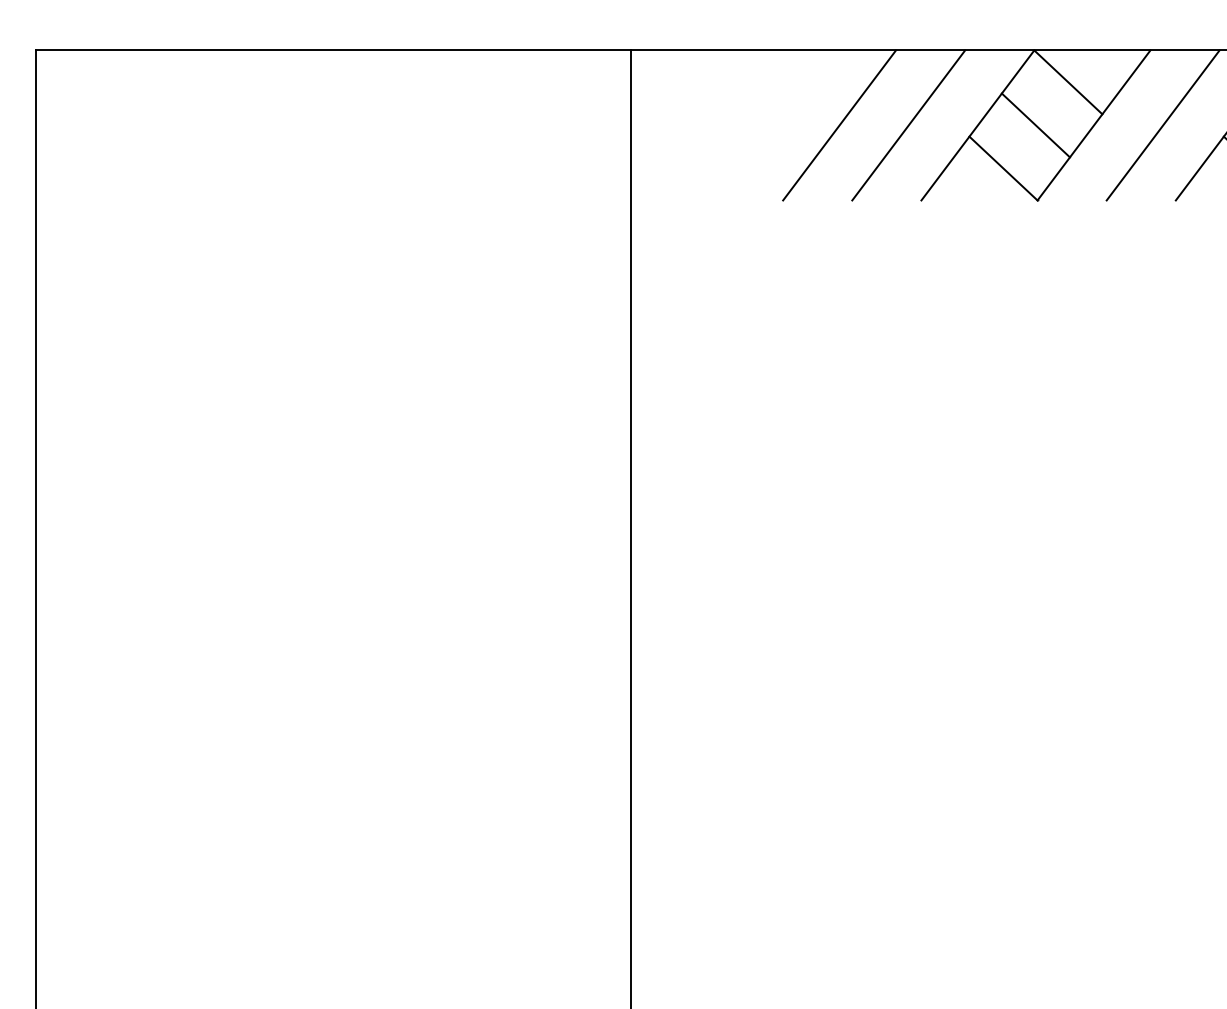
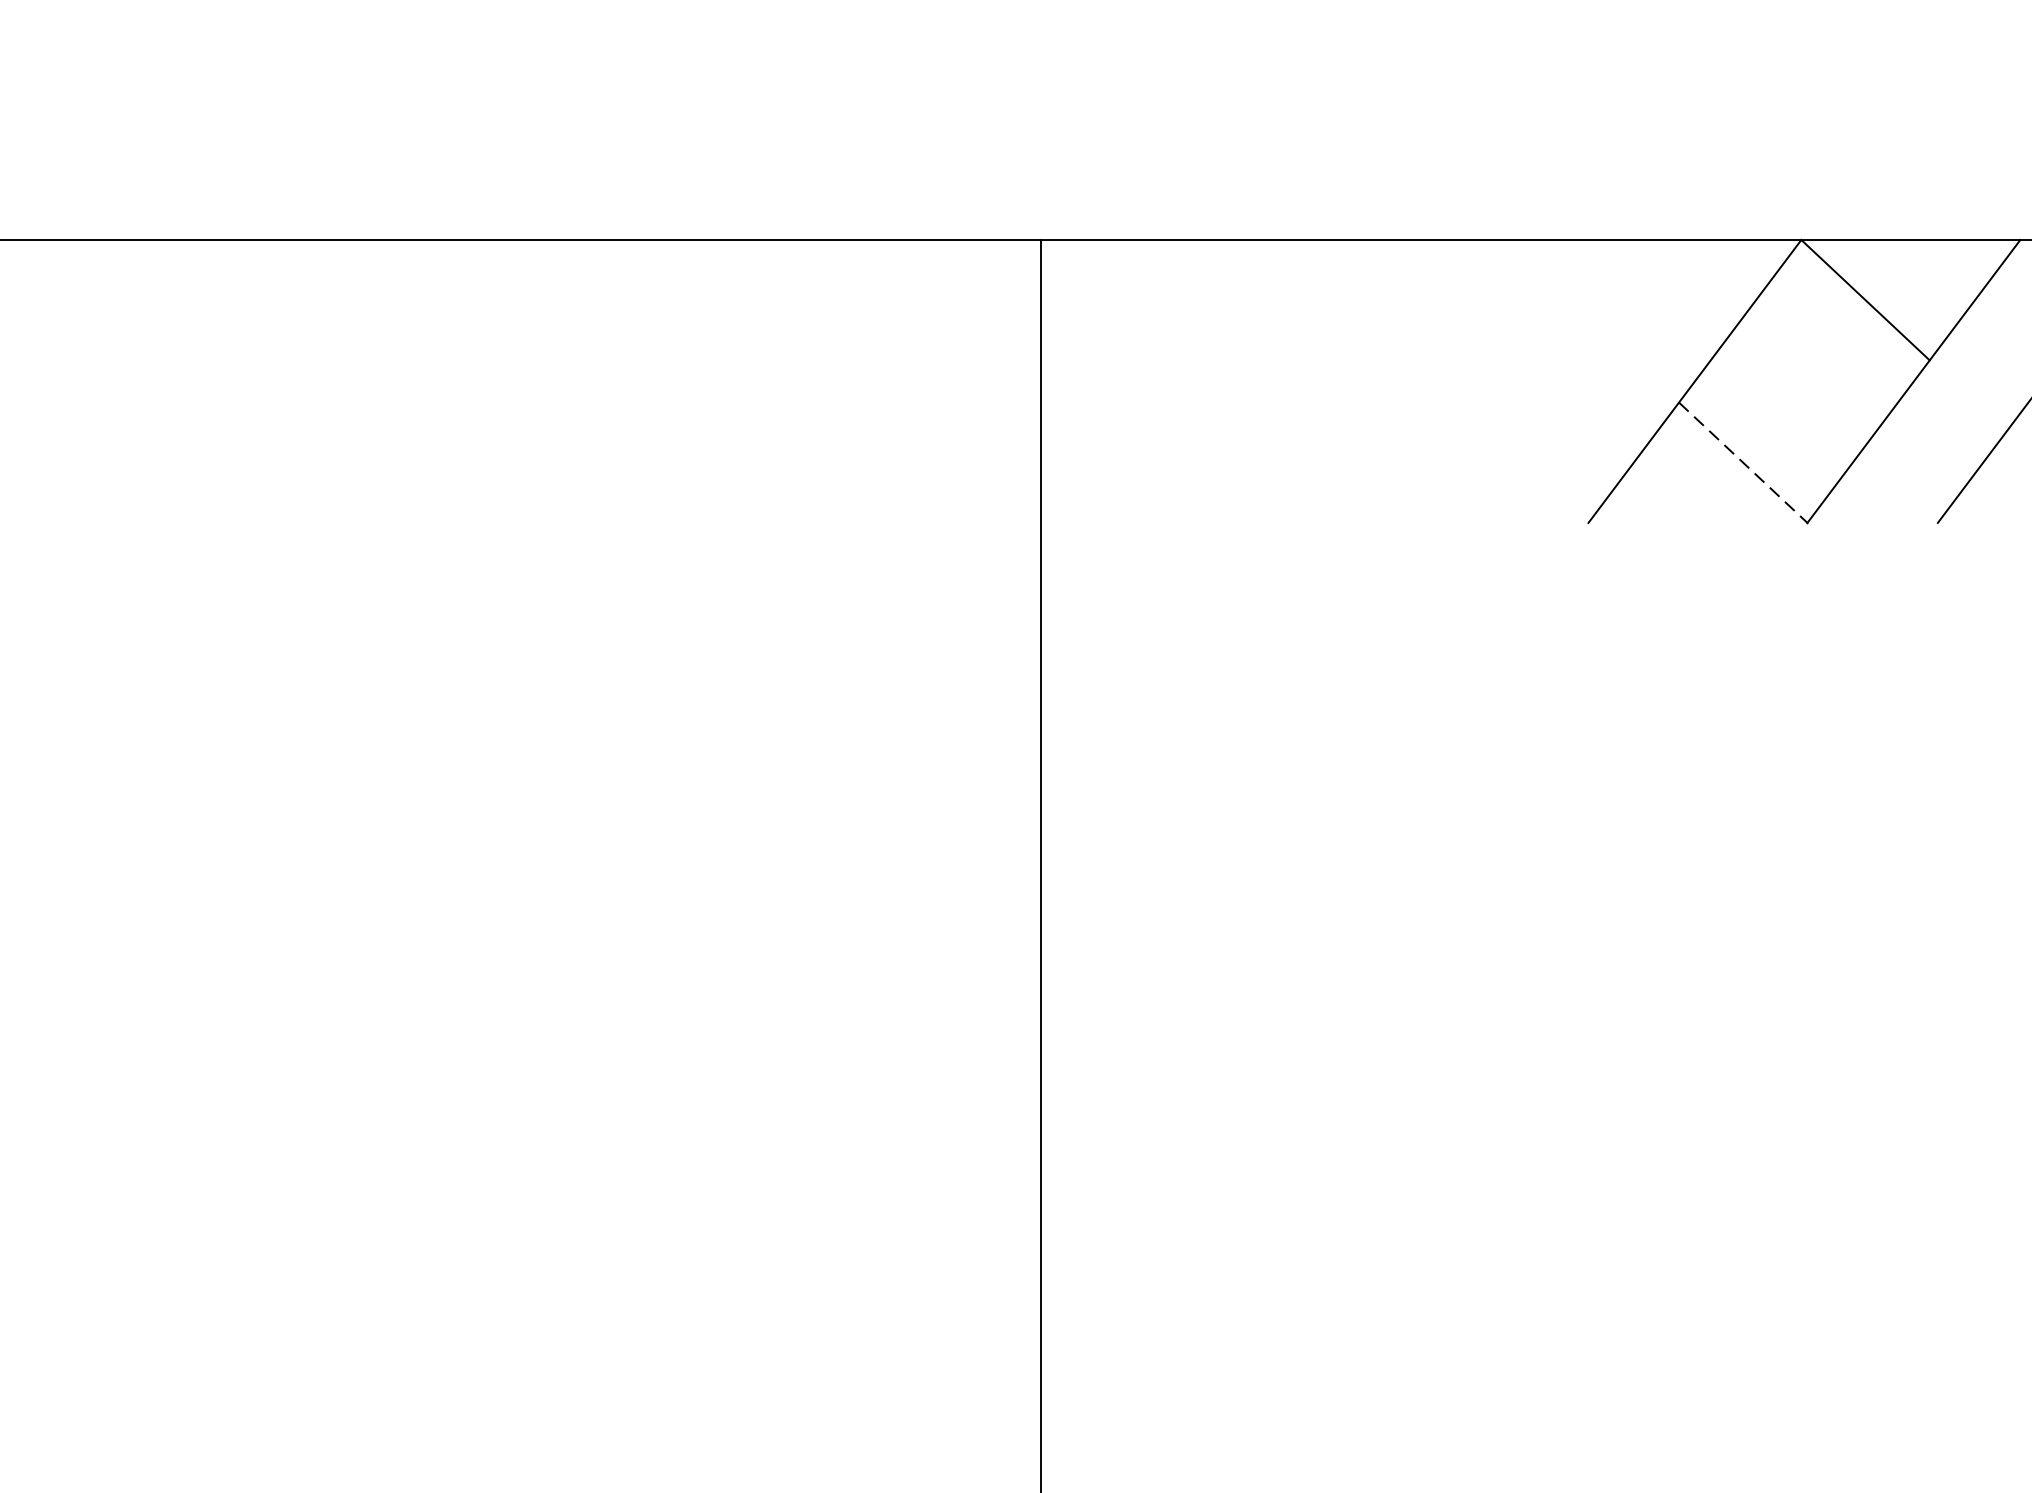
line: (839, 125) -> (1433, 381), removed
line: (908, 125) -> (1564, 381), removed
line: (1035, 125) -> (1803, 381), removed
line: (1003, 168) -> (1743, 462), solid -> dashed

